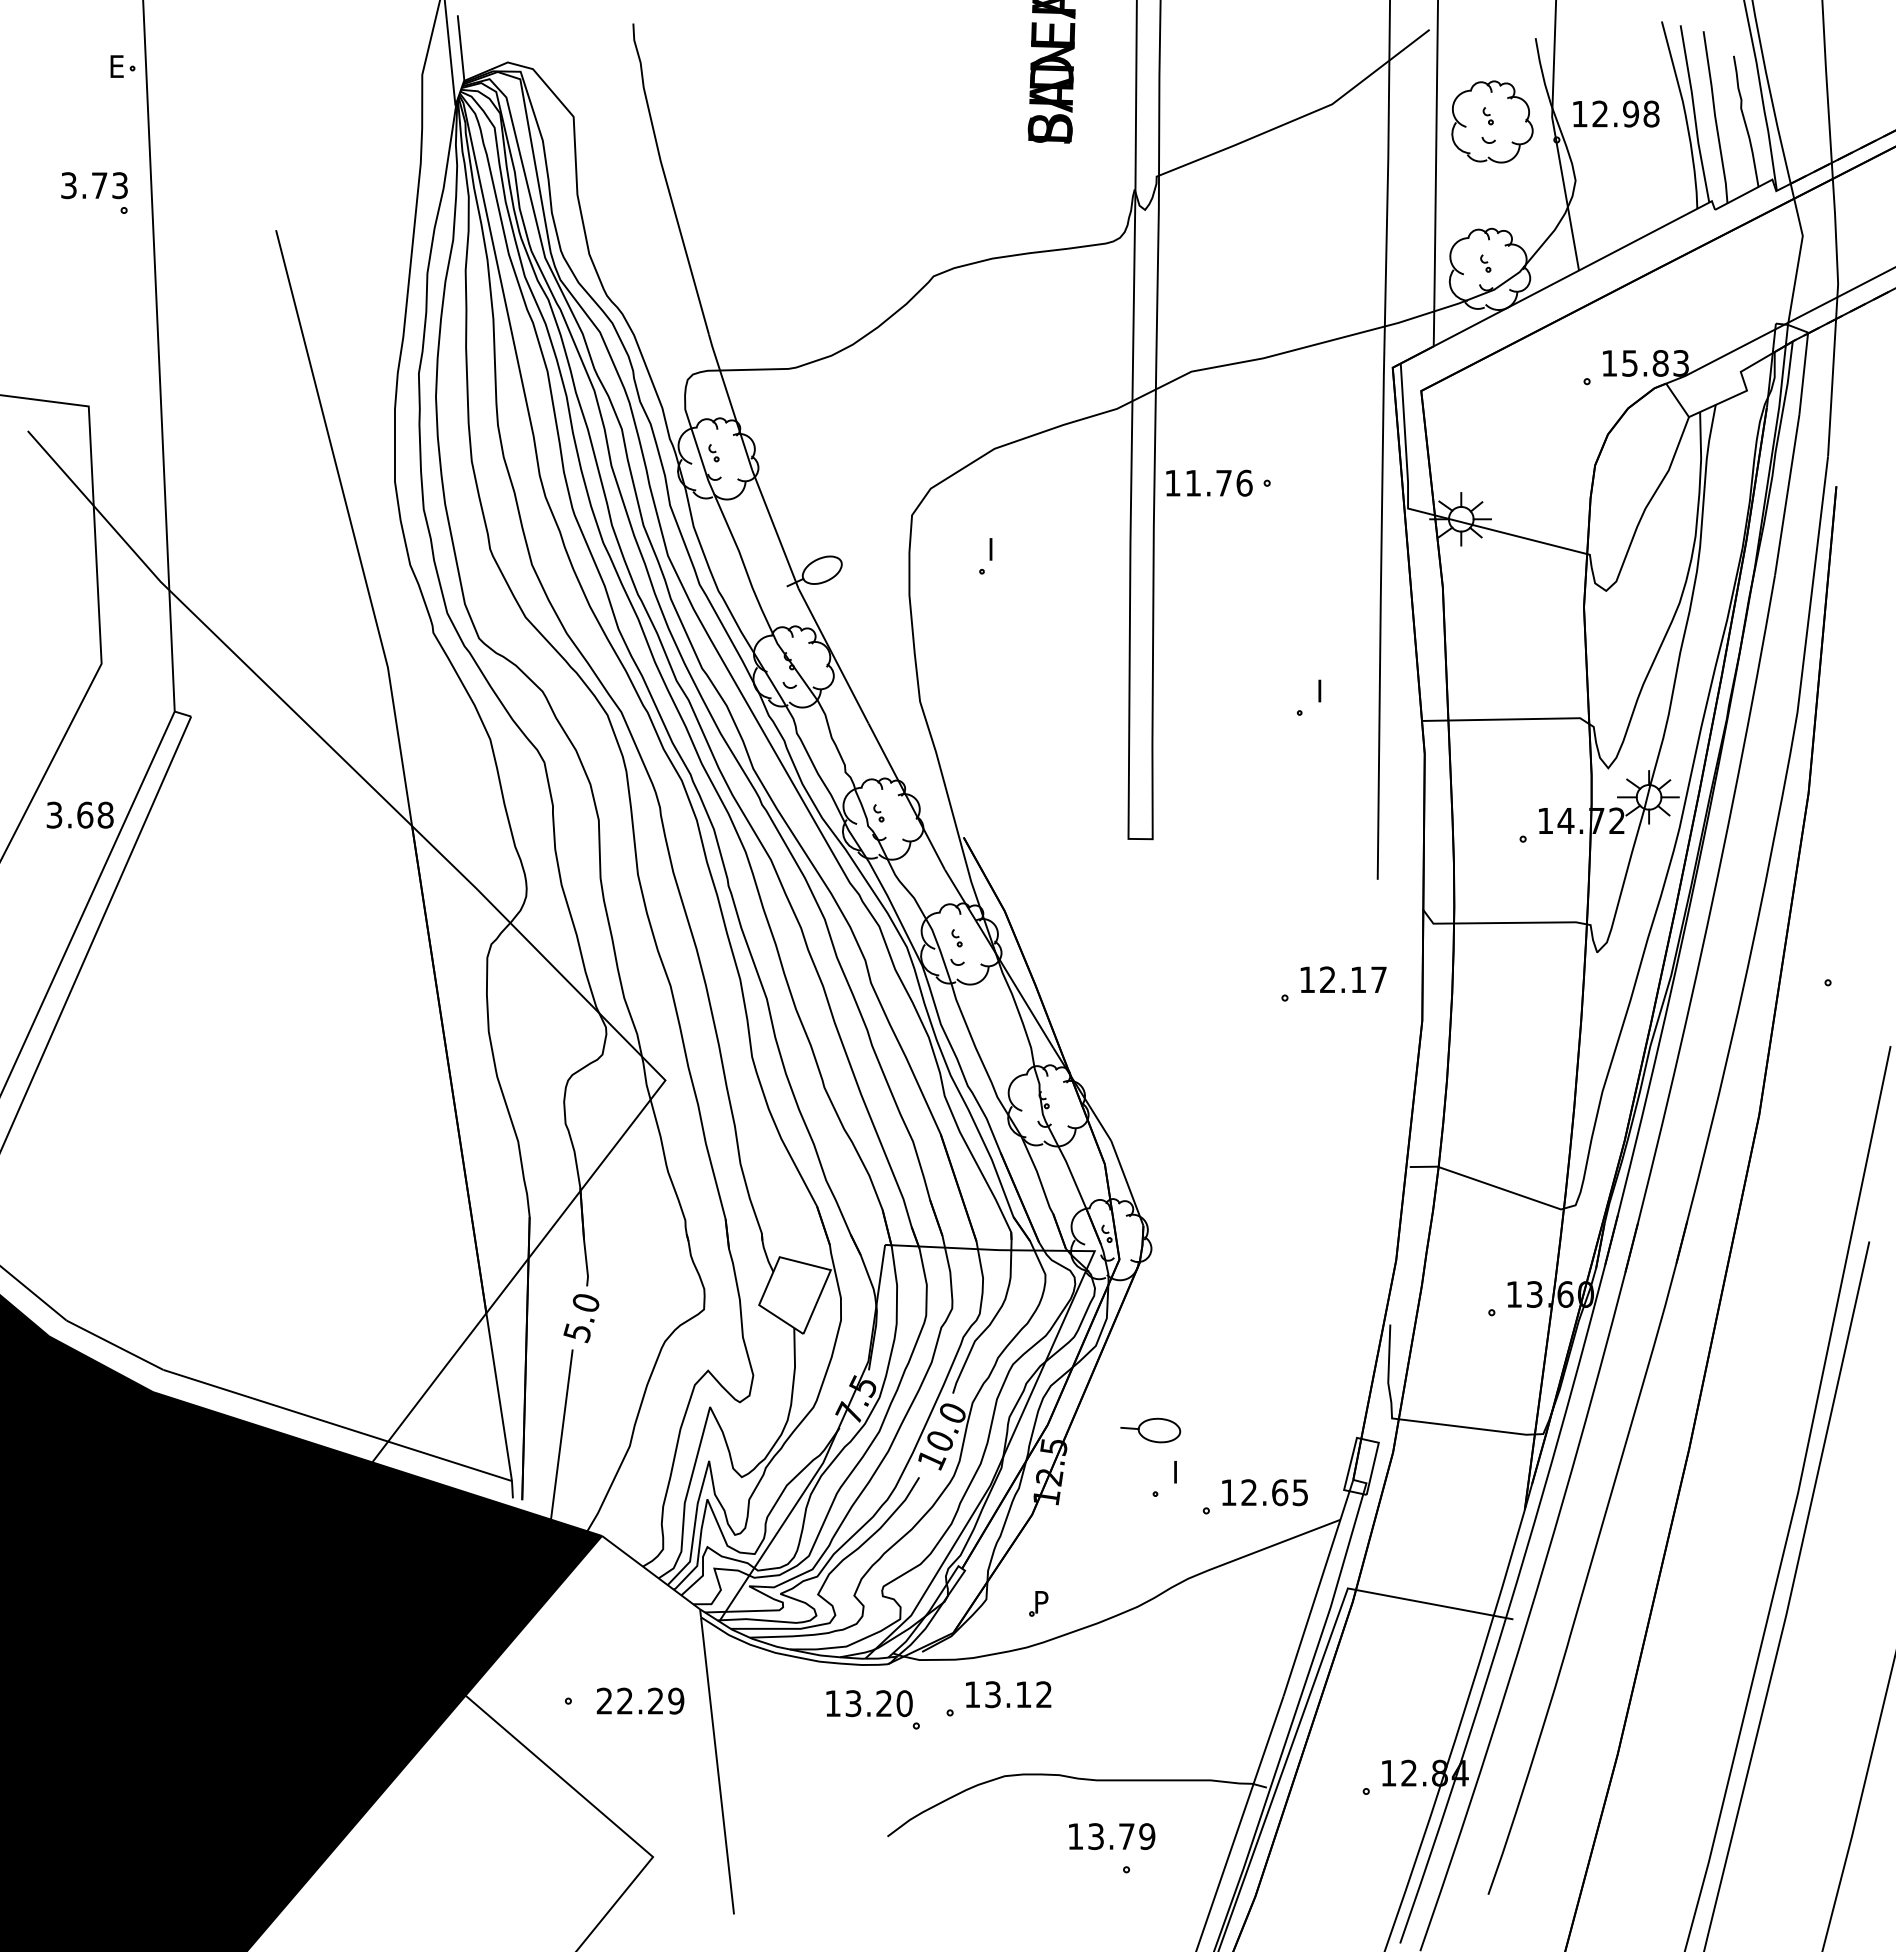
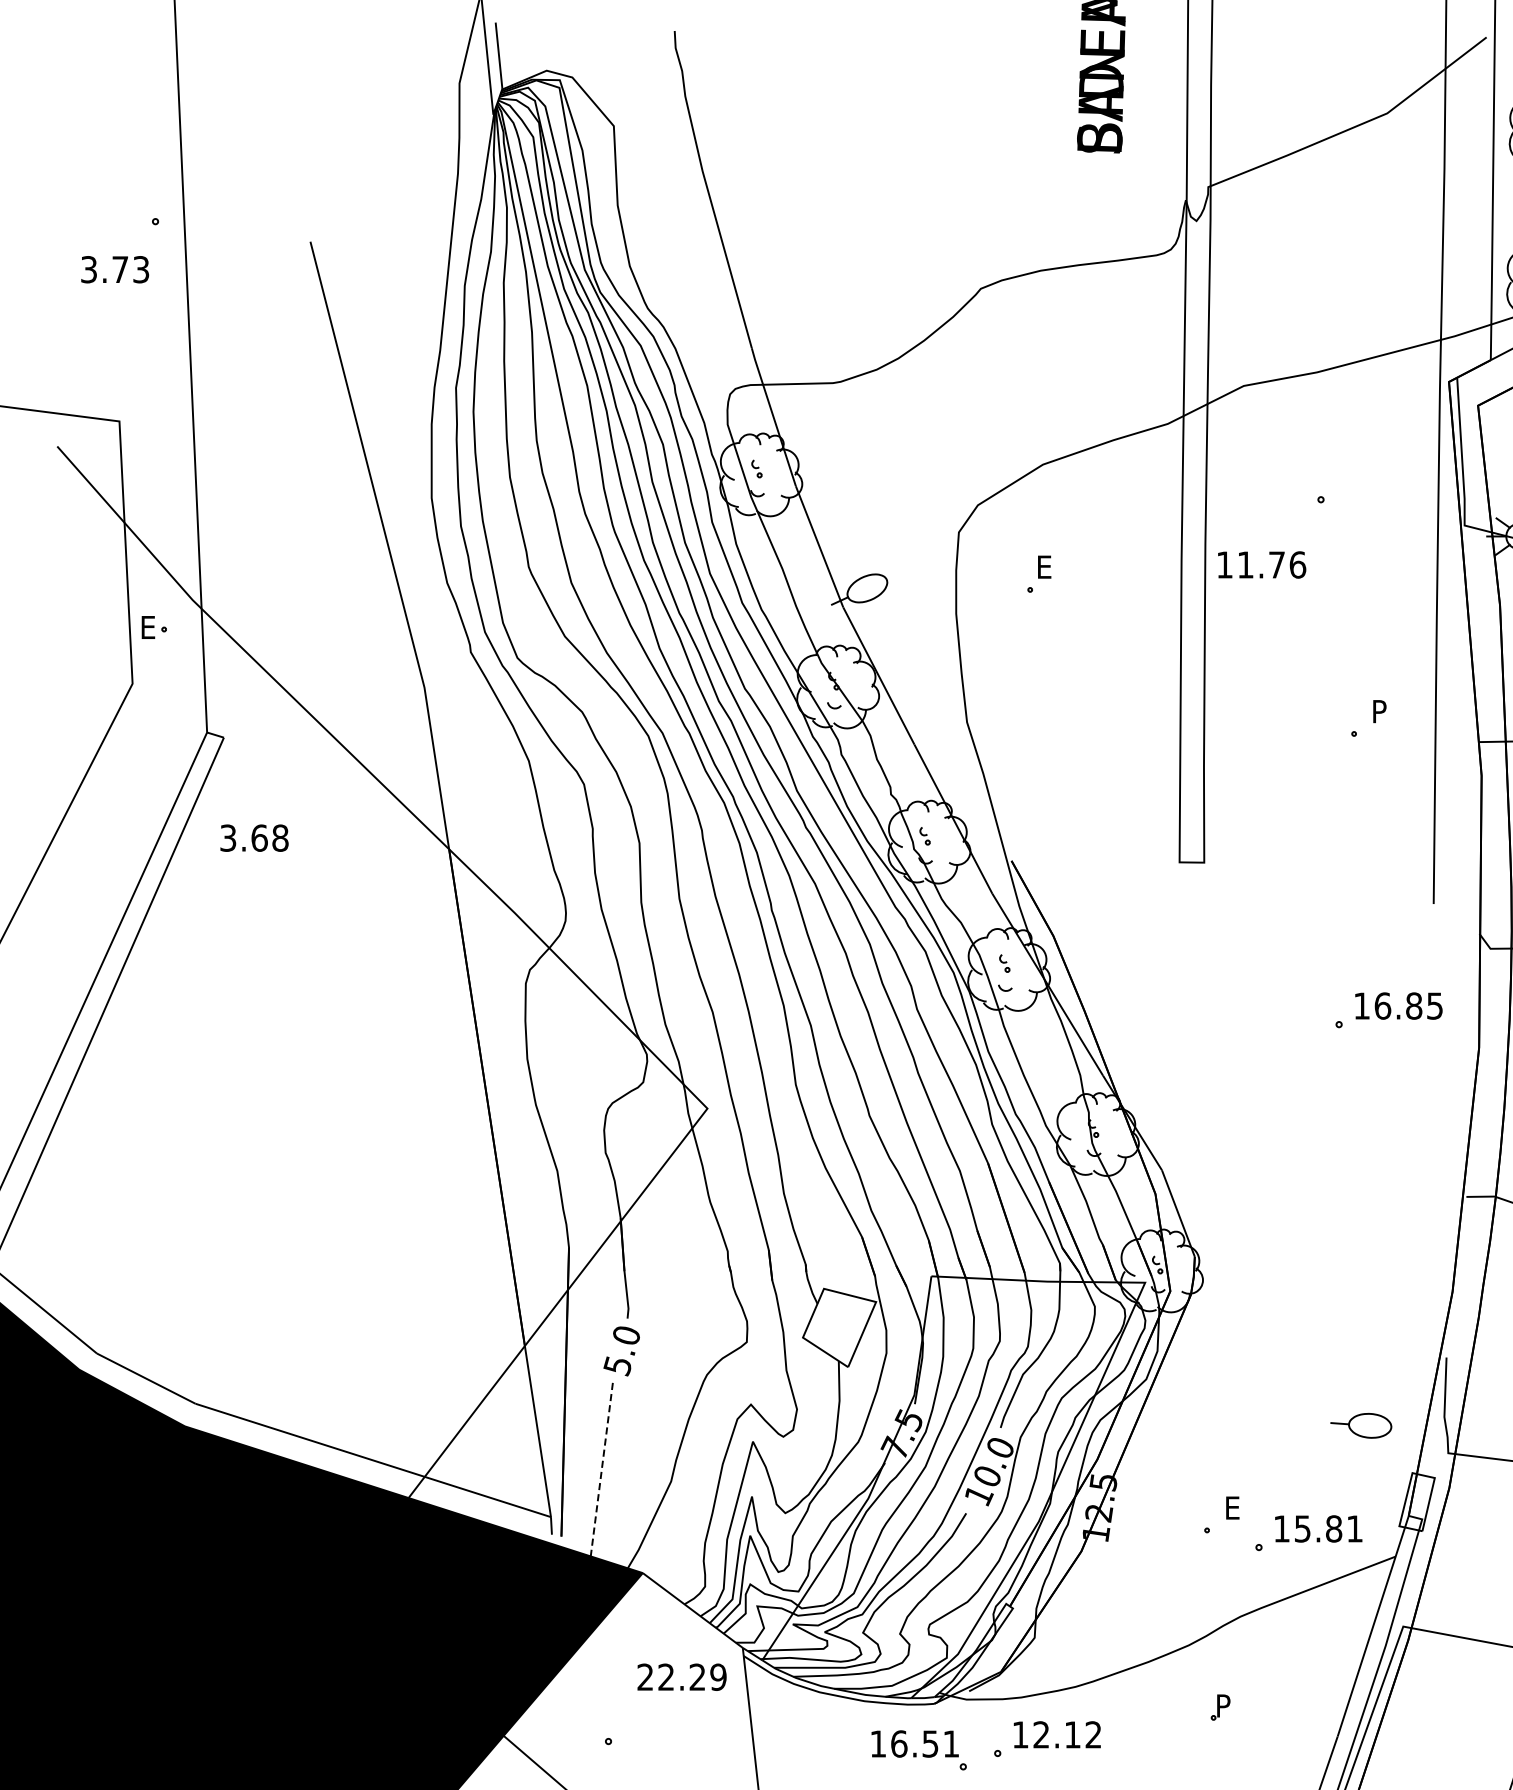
part: (122, 66) -> (153, 627), moved
text: (94, 185) -> (115, 269), moved
text: (1209, 482) -> (1262, 564), moved
text: (997, 549) -> (1046, 567), I -> E
text: (1326, 686) -> (1381, 706), I -> P
text: (79, 814) -> (253, 837), moved
text: (1353, 979) -> (1408, 1005), 12.17 -> 16.85
part: (1150, 1430) -> (1361, 1425), moved
line: (561, 1434) -> (601, 1469), solid -> dashed
text: (1182, 1472) -> (1234, 1508), I -> E
text: (1274, 1492) -> (1328, 1528), 12.65 -> 15.81
part: (1038, 1603) -> (1220, 1707), moved
text: (992, 1694) -> (1040, 1734), 13.12 -> 12.12
text: (640, 1700) -> (682, 1676), moved
text: (878, 1703) -> (924, 1743), 13.20 -> 16.51

